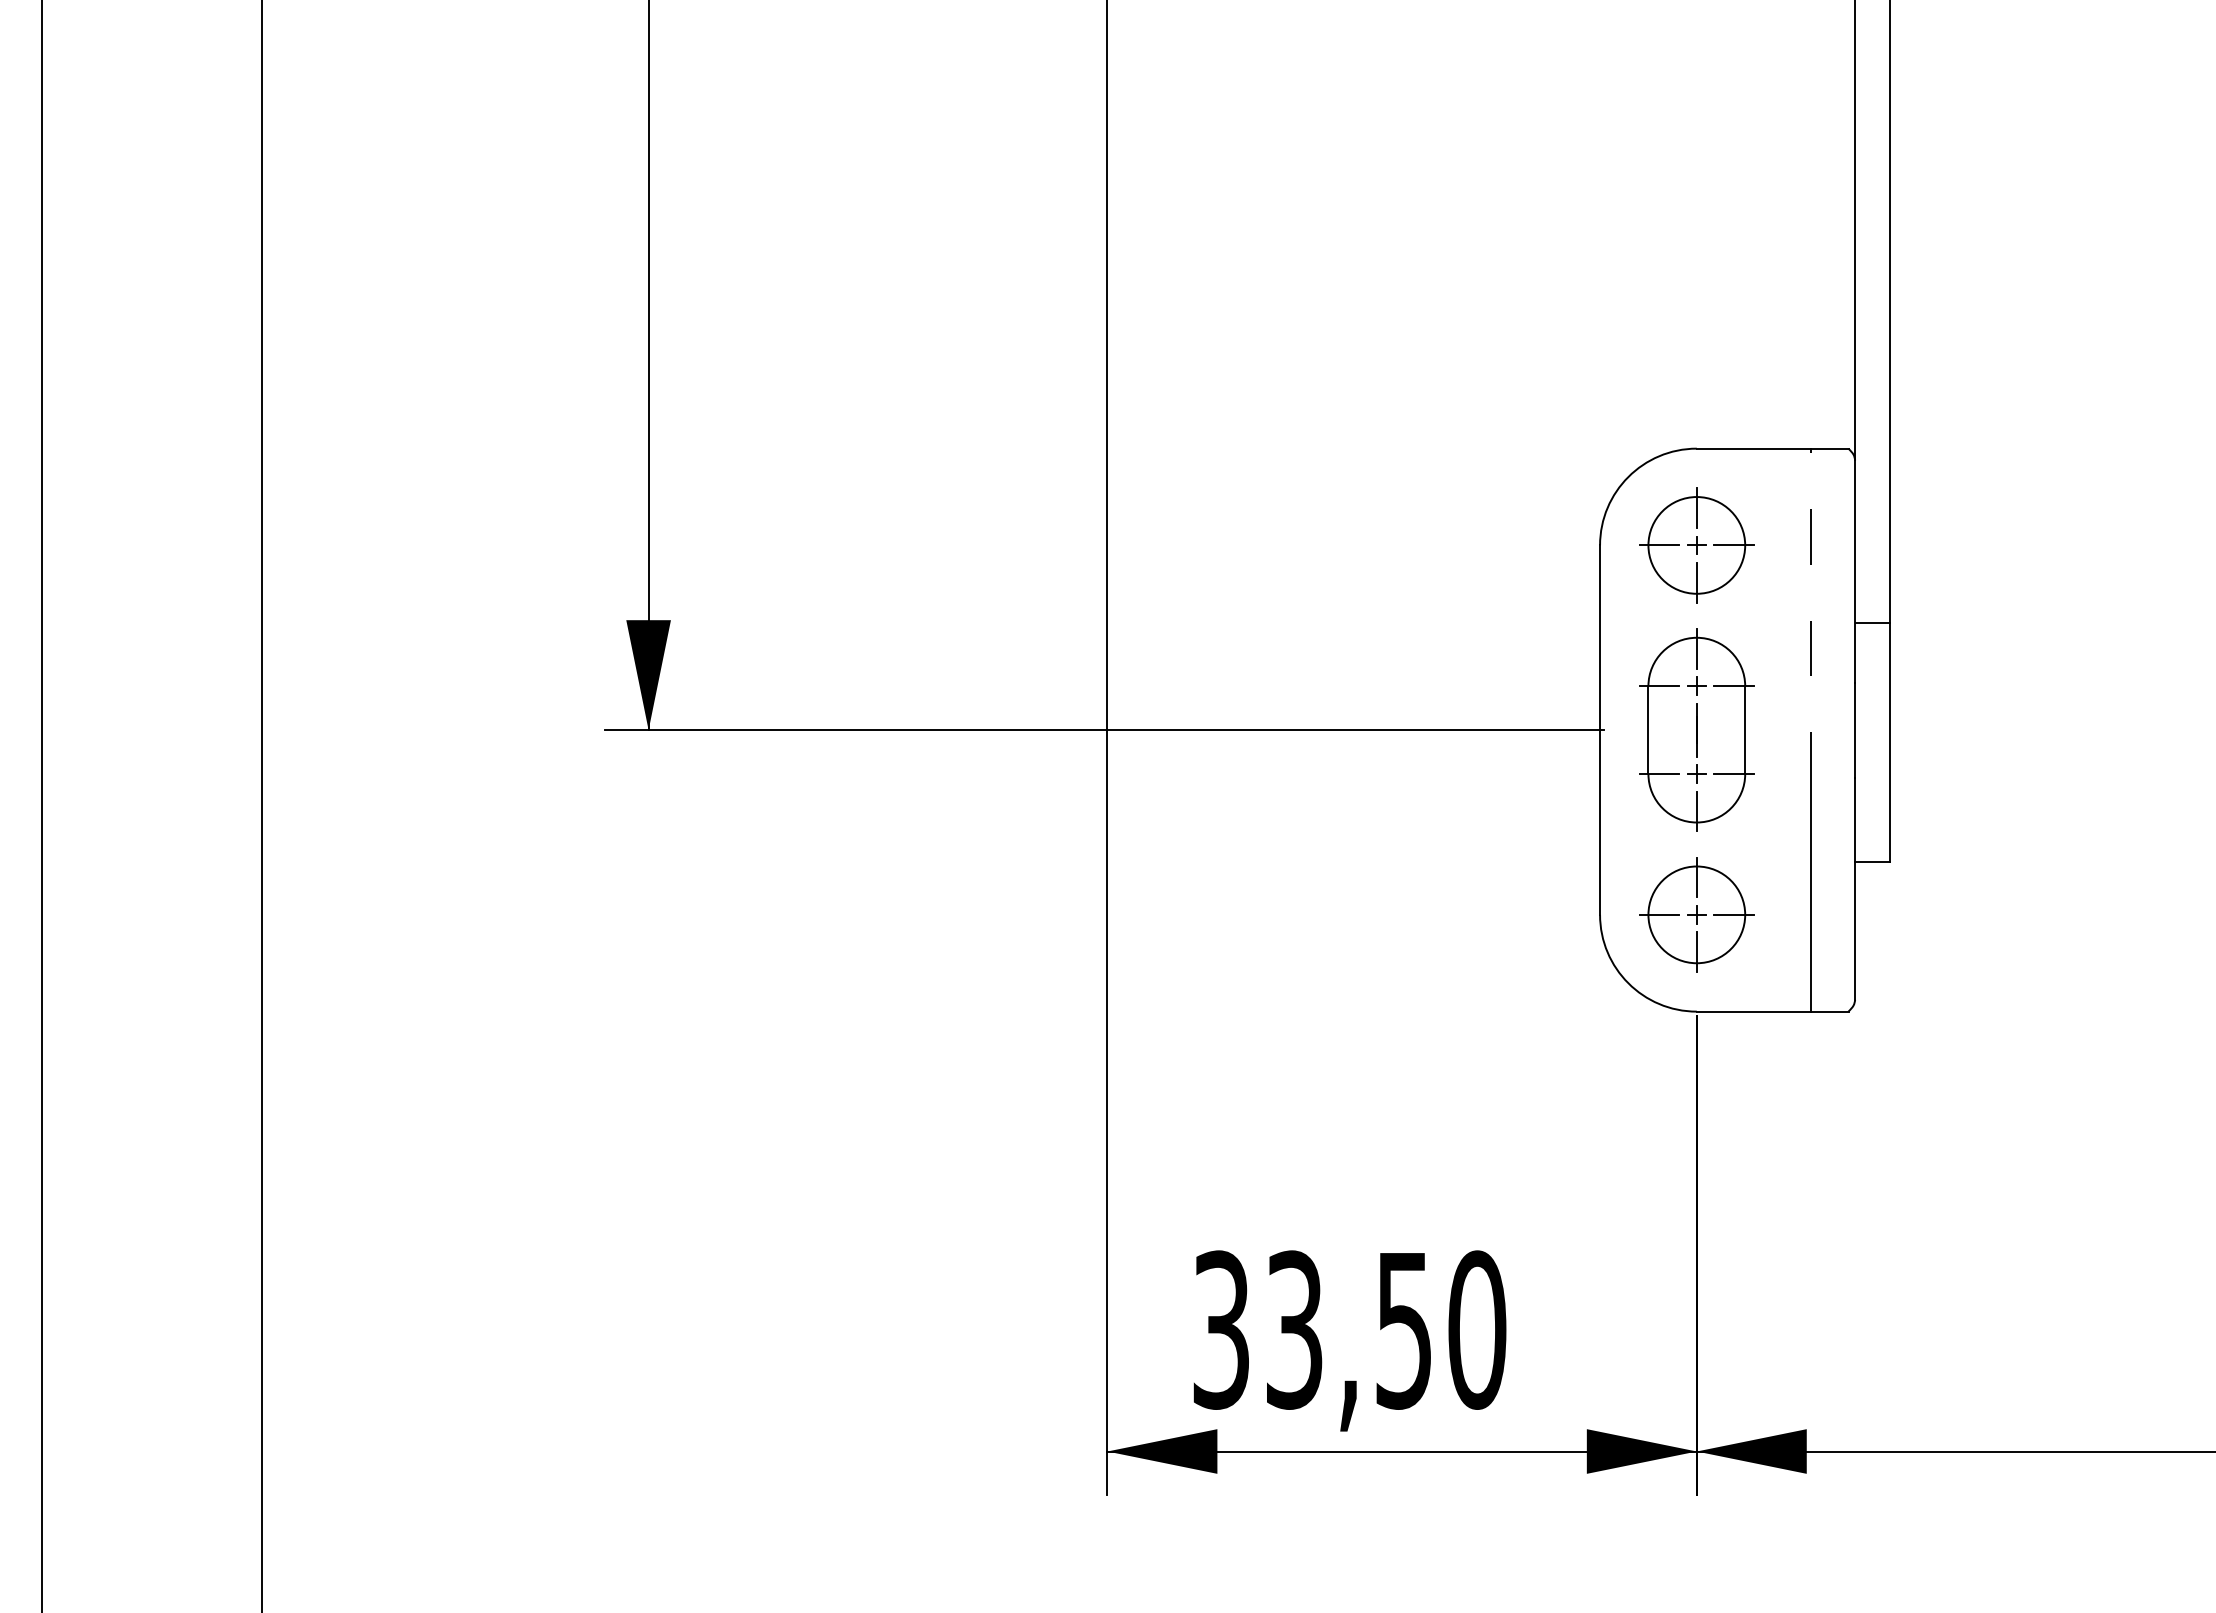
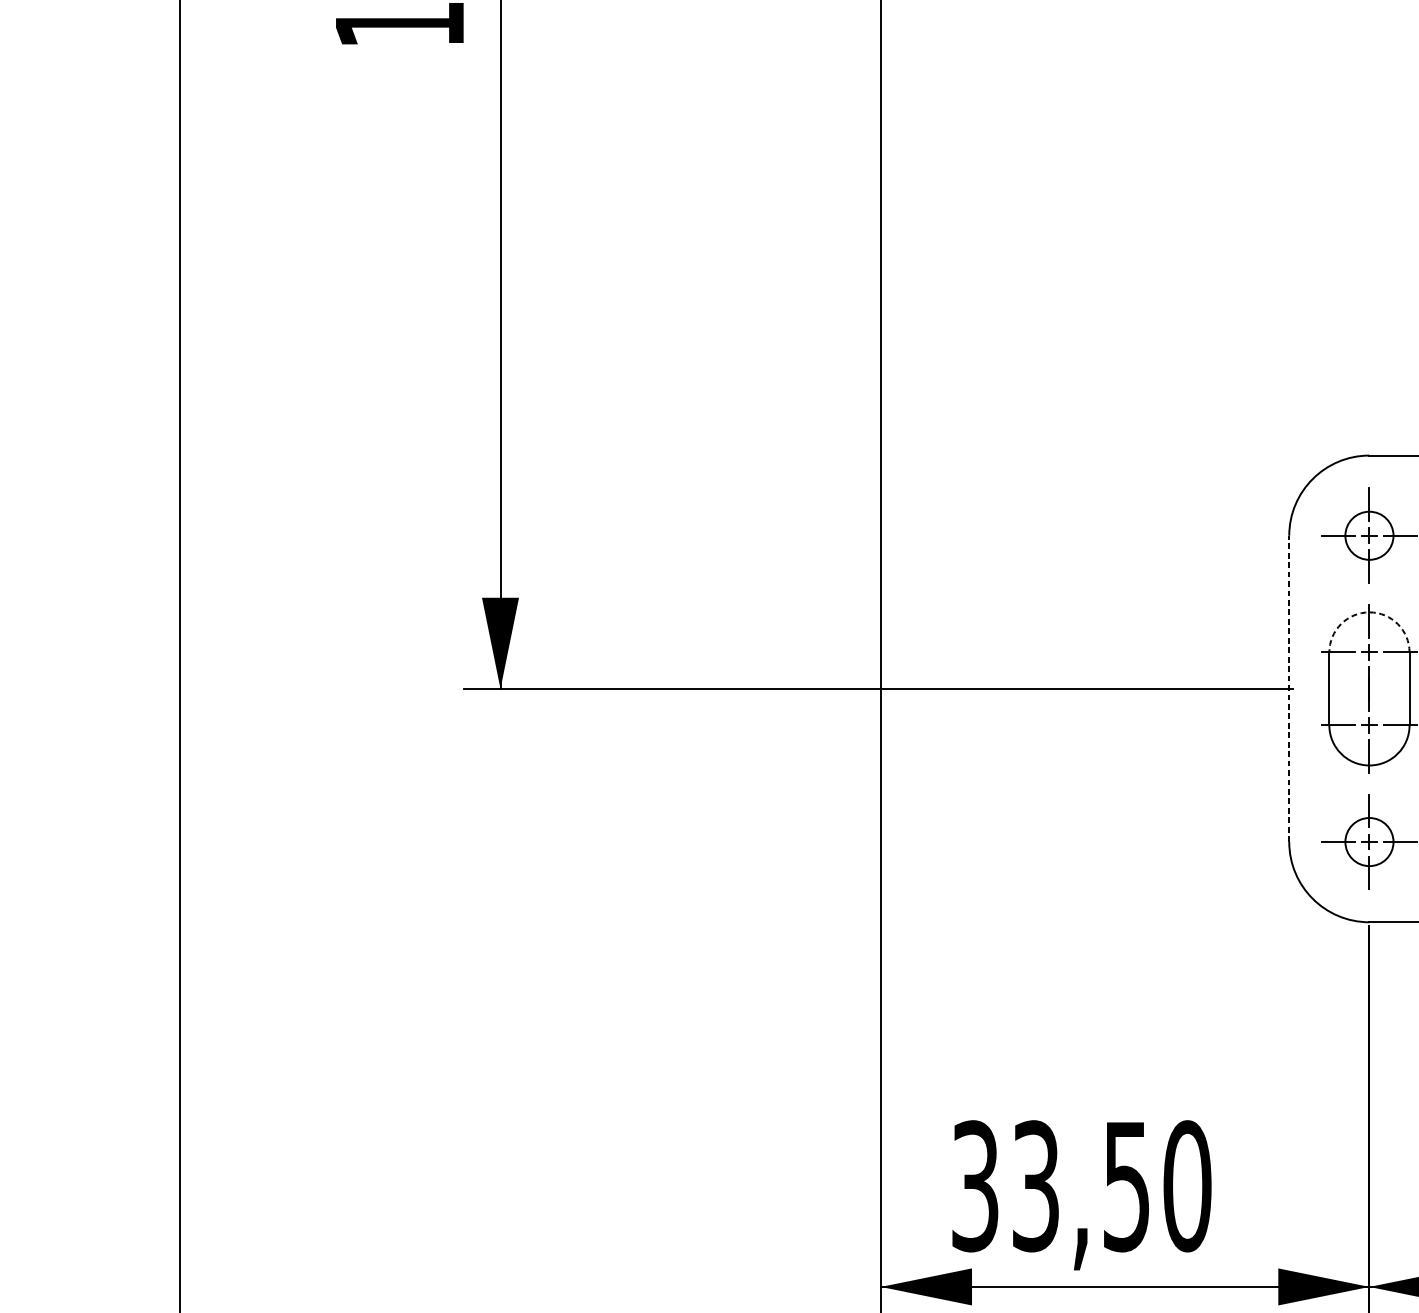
circle: (1696, 545) -> (1369, 535), size x0.6
arc: (1696, 637) -> (1369, 612), solid -> dashed
line: (1600, 730) -> (1289, 689), solid -> dashed
circle: (1696, 914) -> (1369, 841), size x0.6

